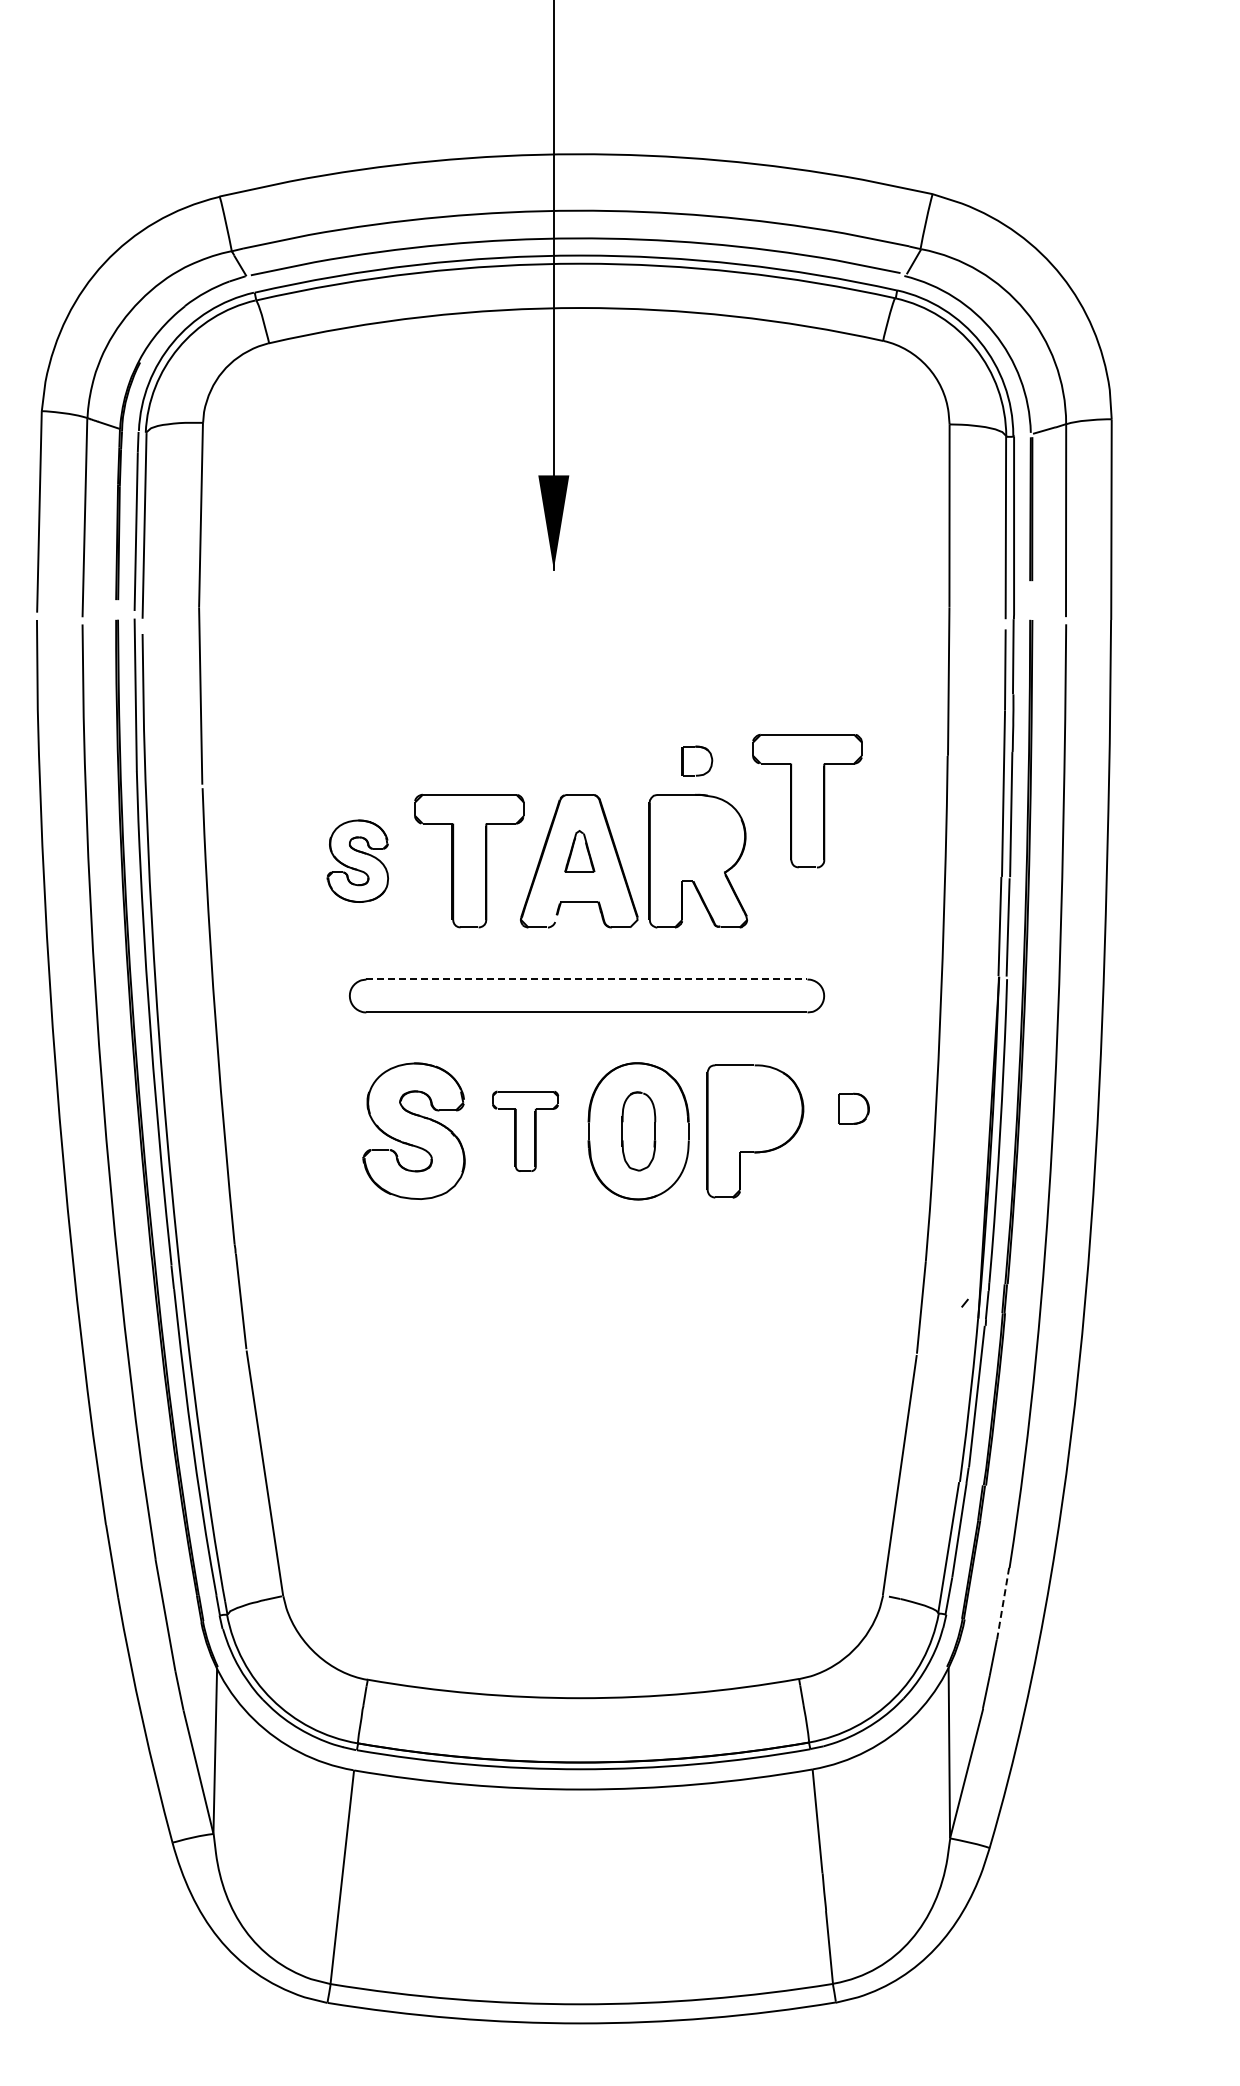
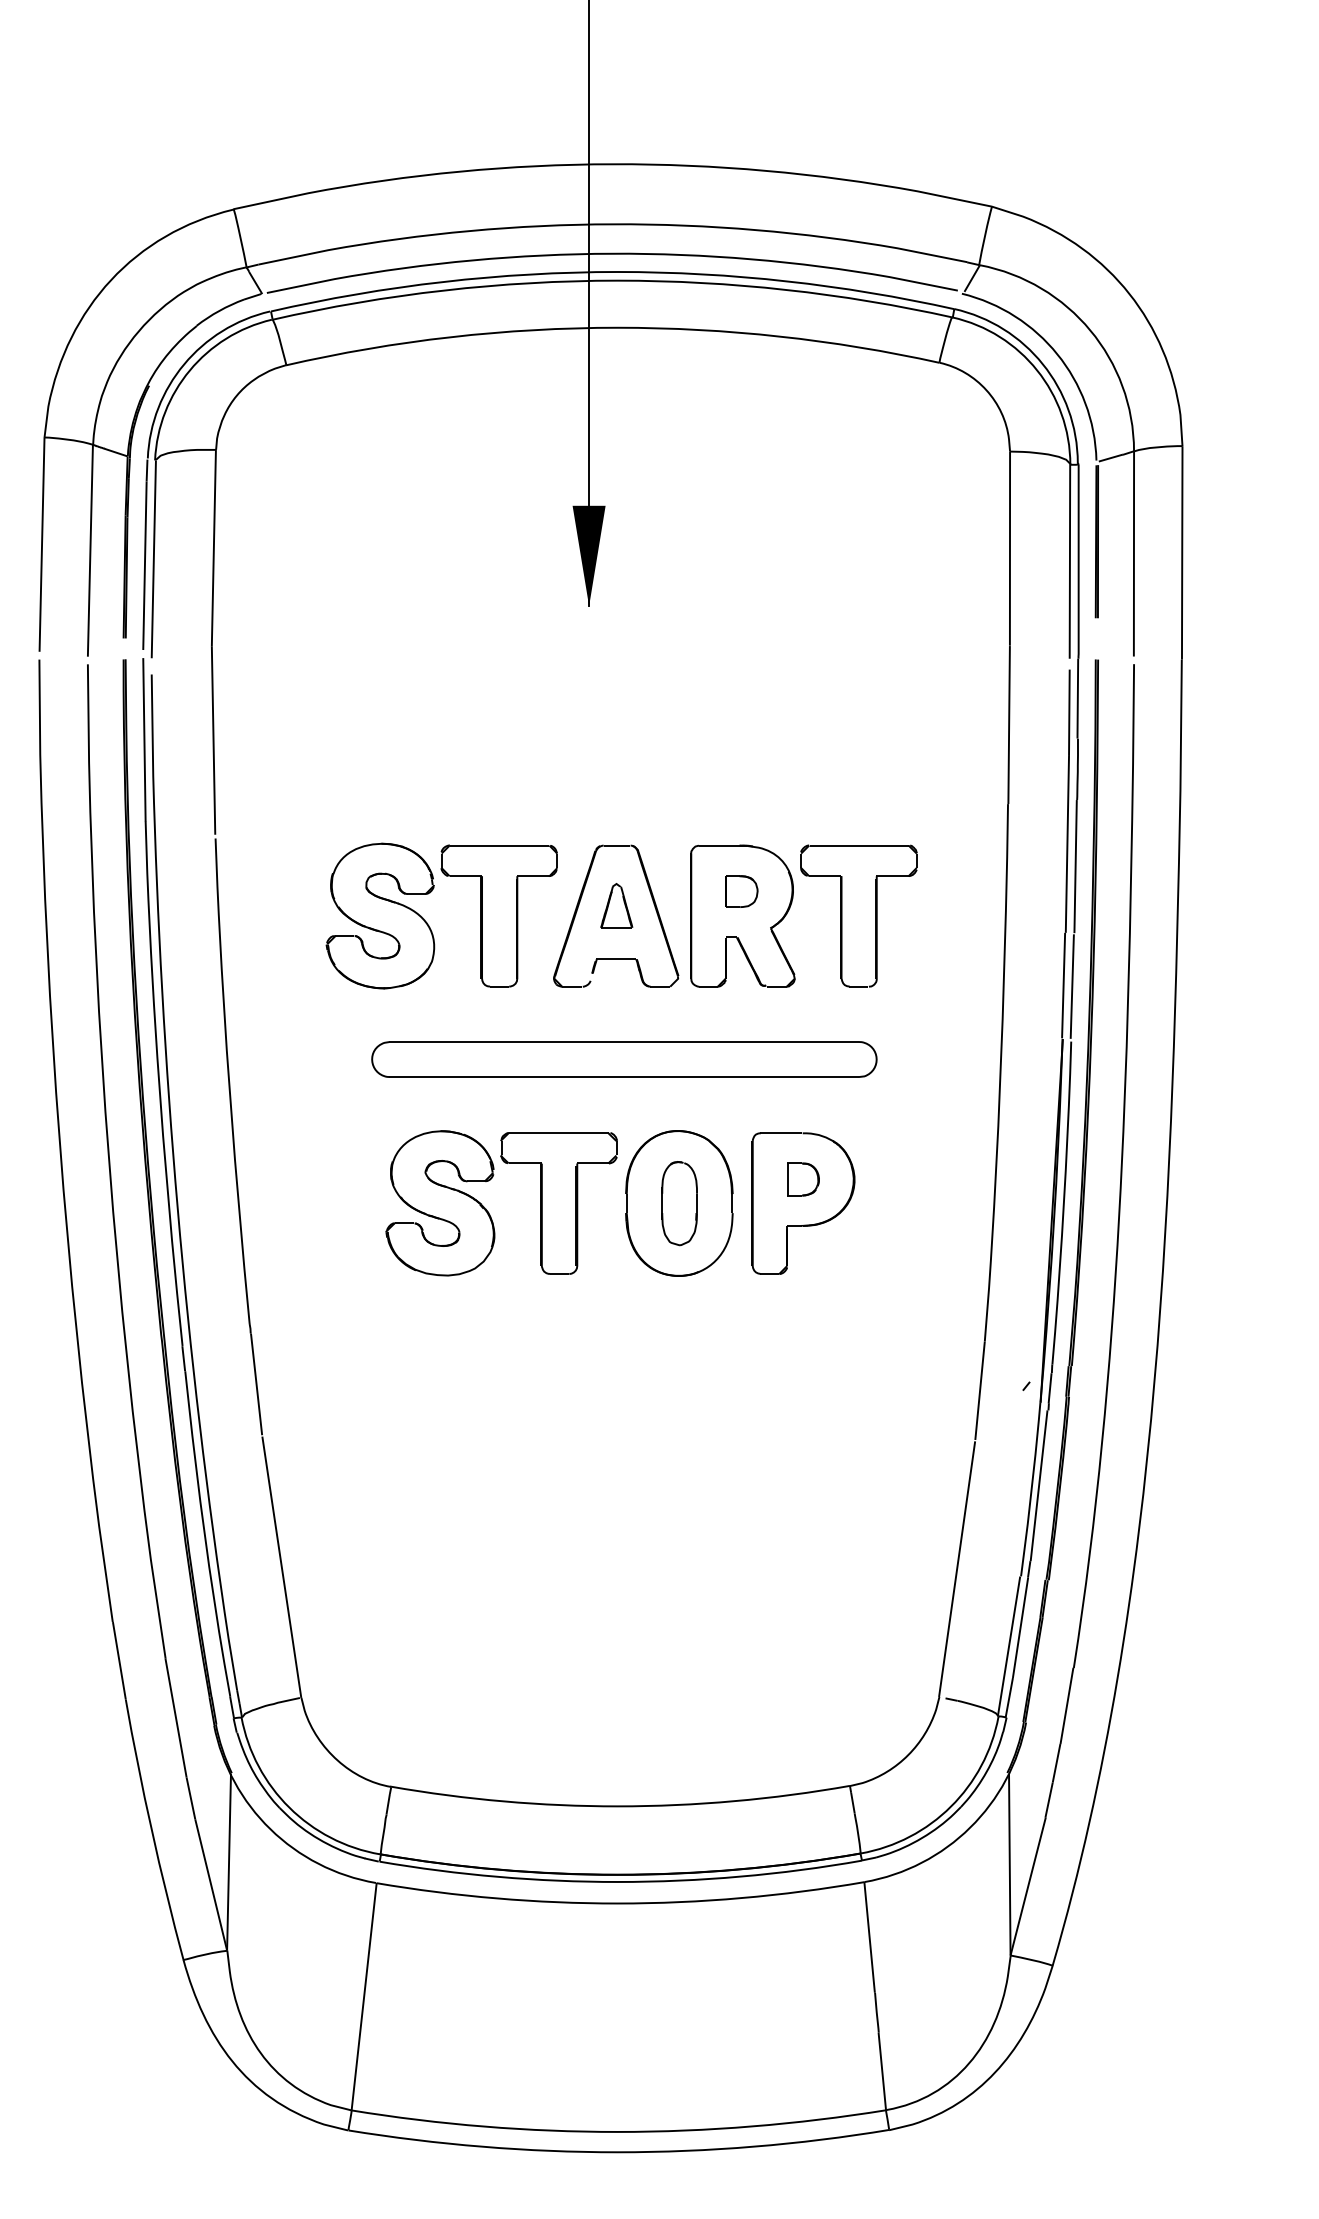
part: (701, 748) -> (746, 878), moved
part: (791, 801) -> (841, 916), moved
part: (357, 861) -> (380, 916), size x1.67
line: (586, 979) -> (623, 1041), dashed -> solid
part: (853, 1108) -> (802, 1179), moved
part: (525, 1131) -> (558, 1203), size x1.67
line: (1003, 1603) -> (1067, 1705), dashed -> solid

